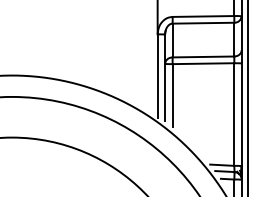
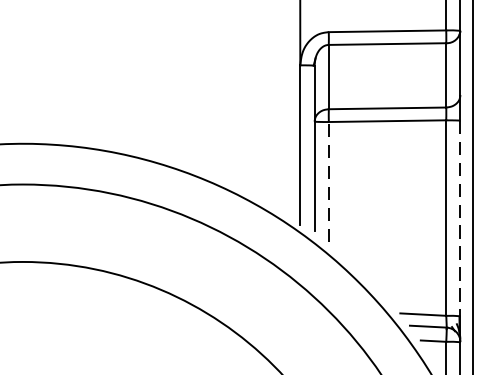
line: (172, 95) -> (328, 181), solid -> dashed
line: (241, 115) -> (459, 219), solid -> dashed

